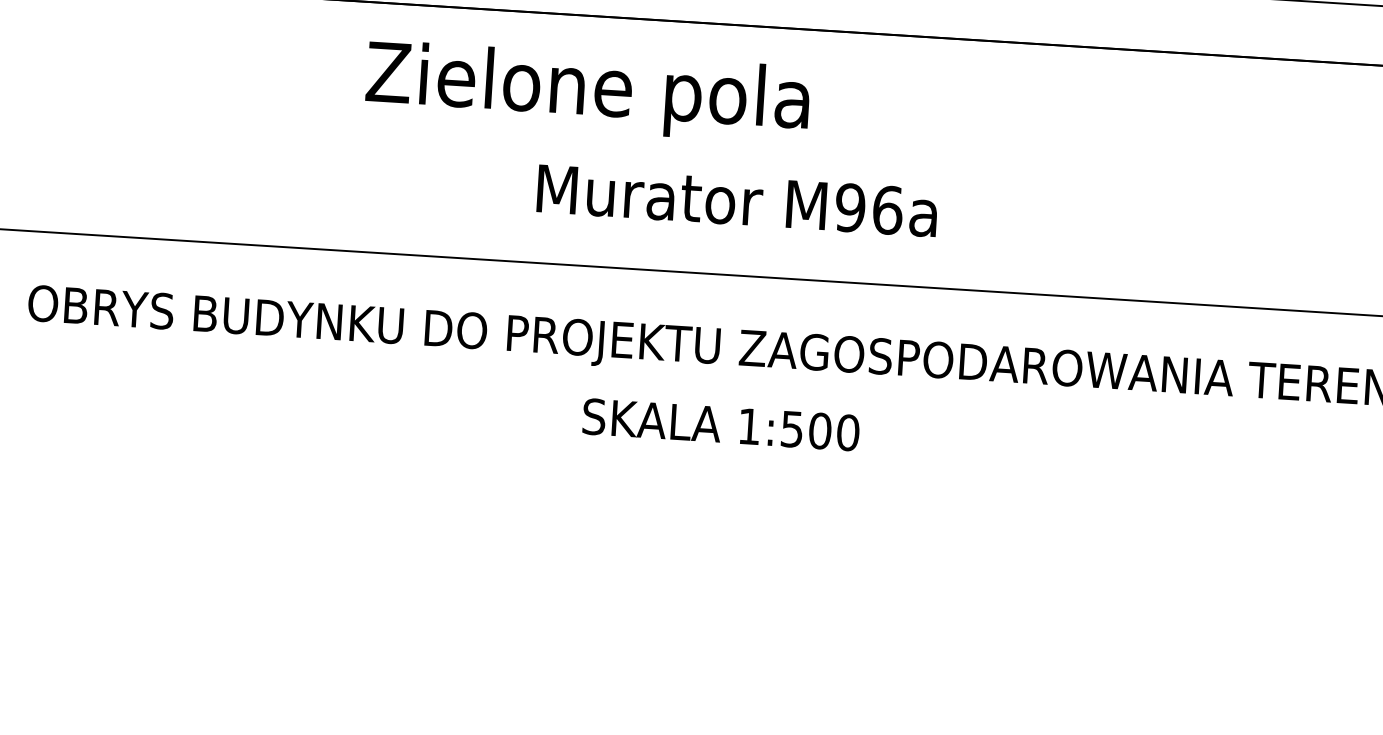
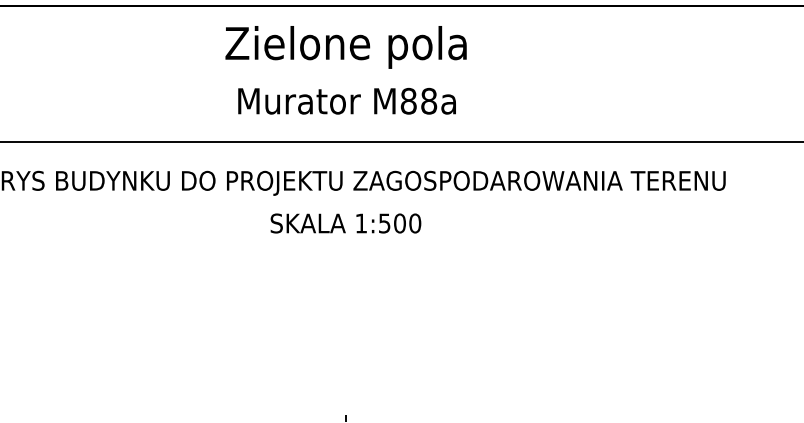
text: (586, 92) -> (345, 47), moved
text: (868, 207) -> (418, 100), M96a -> M88a

